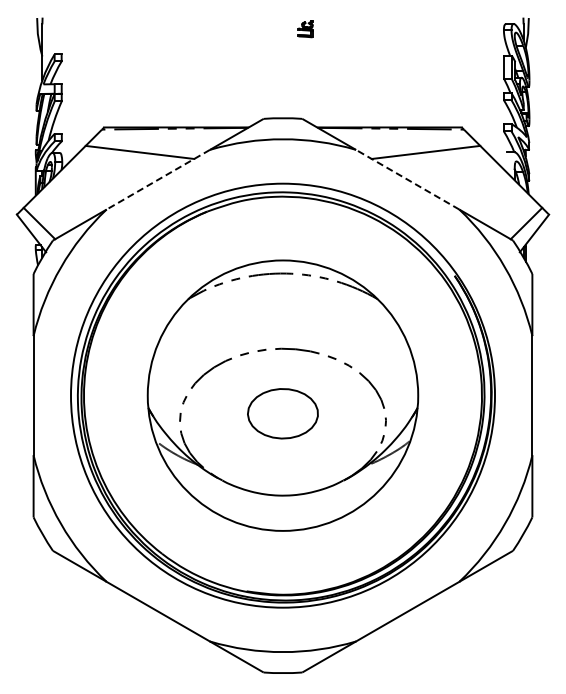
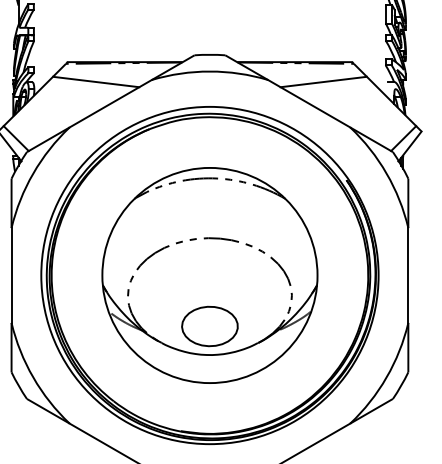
line: (158, 179) -> (110, 103), dashed -> solid
line: (407, 179) -> (308, 103), dashed -> solid
part: (282, 413) -> (209, 326), moved

